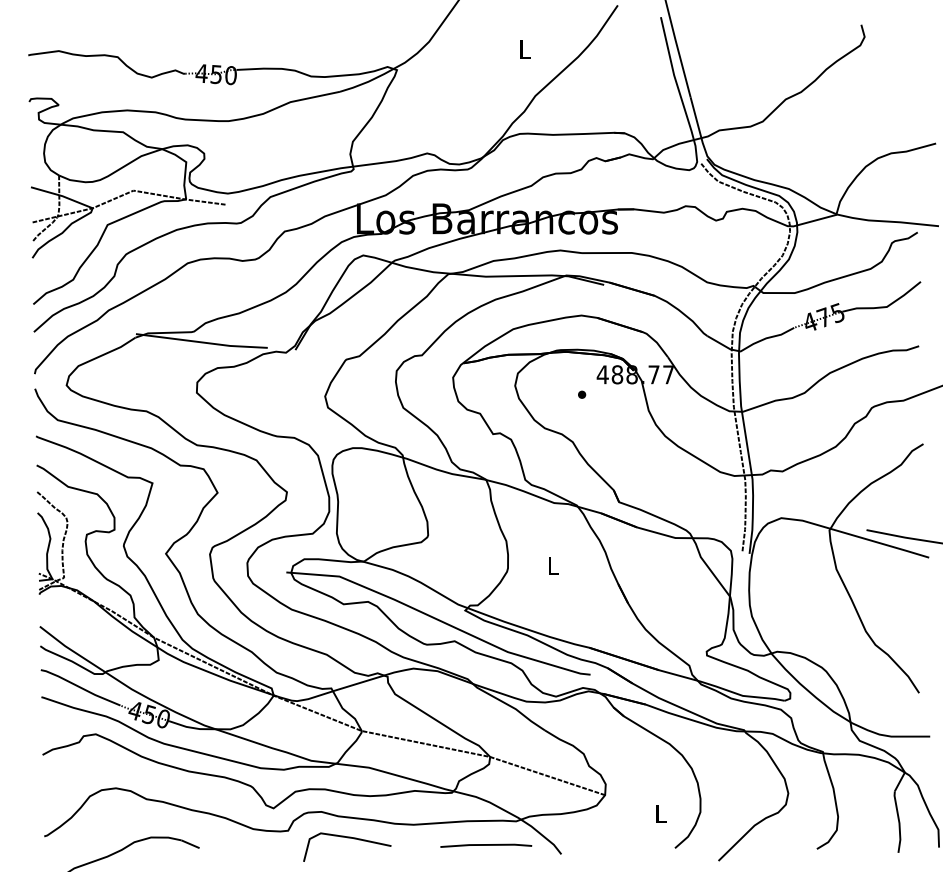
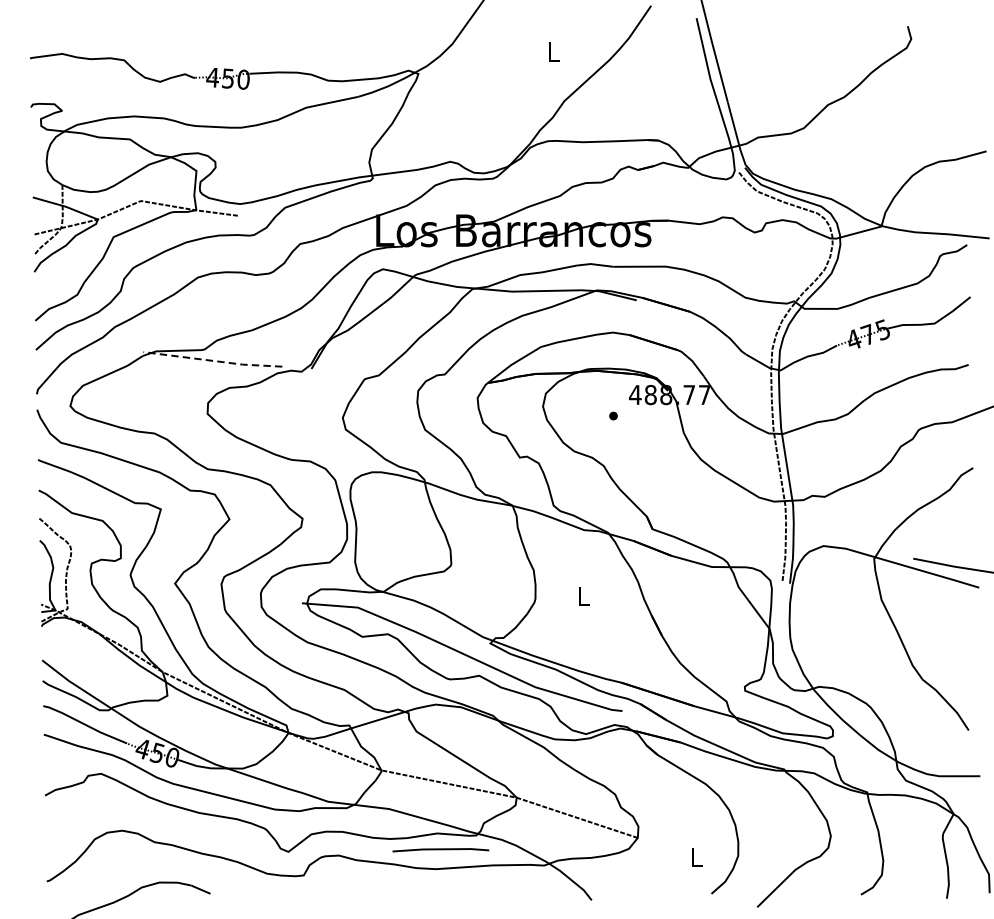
line: (202, 342) -> (213, 360), solid -> dashed
line: (347, 838) -> (366, 883), removed
line: (486, 845) -> (441, 849), moved

